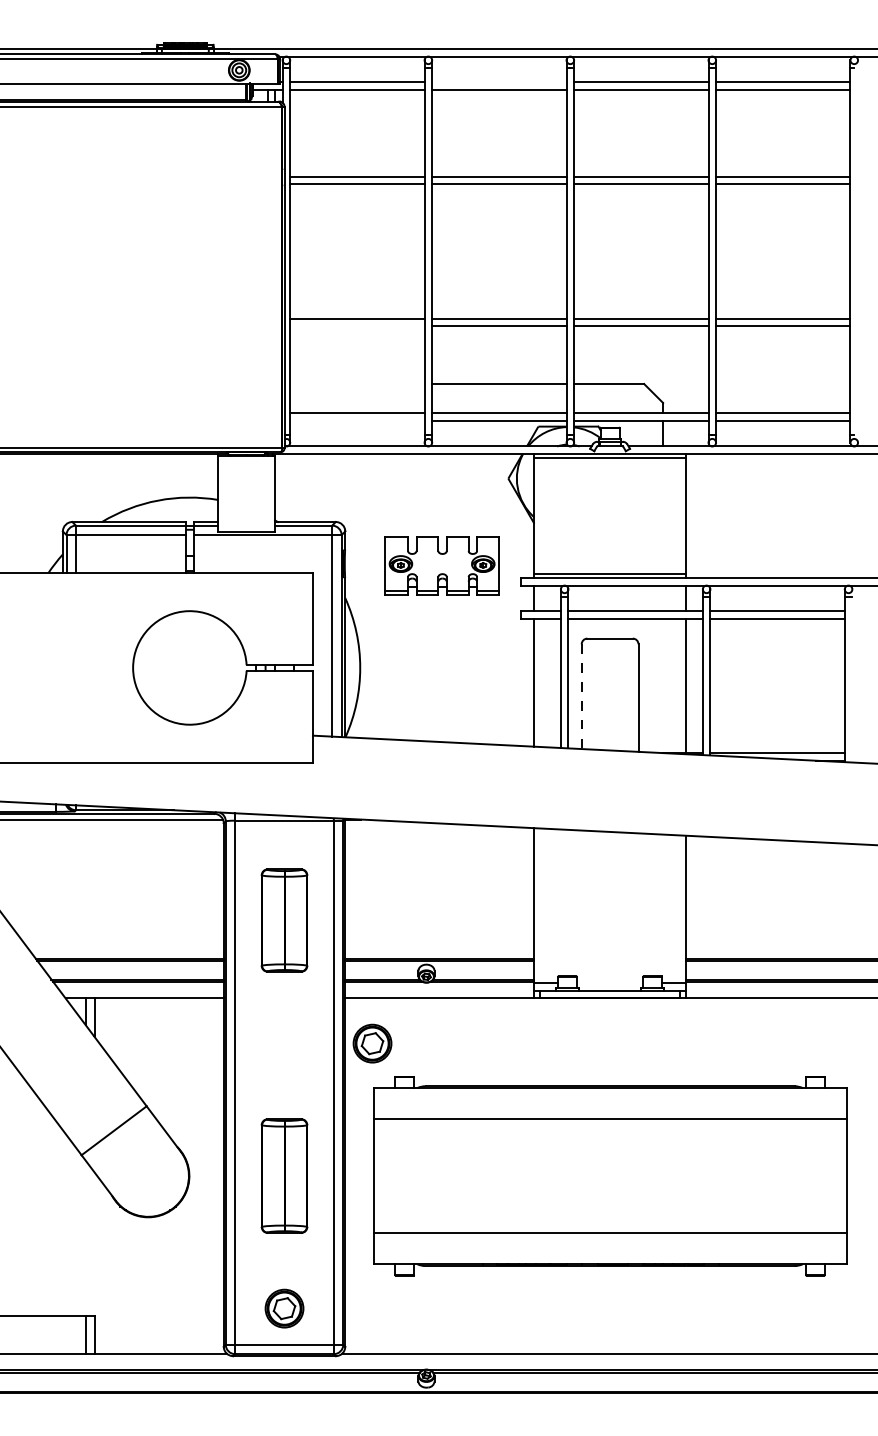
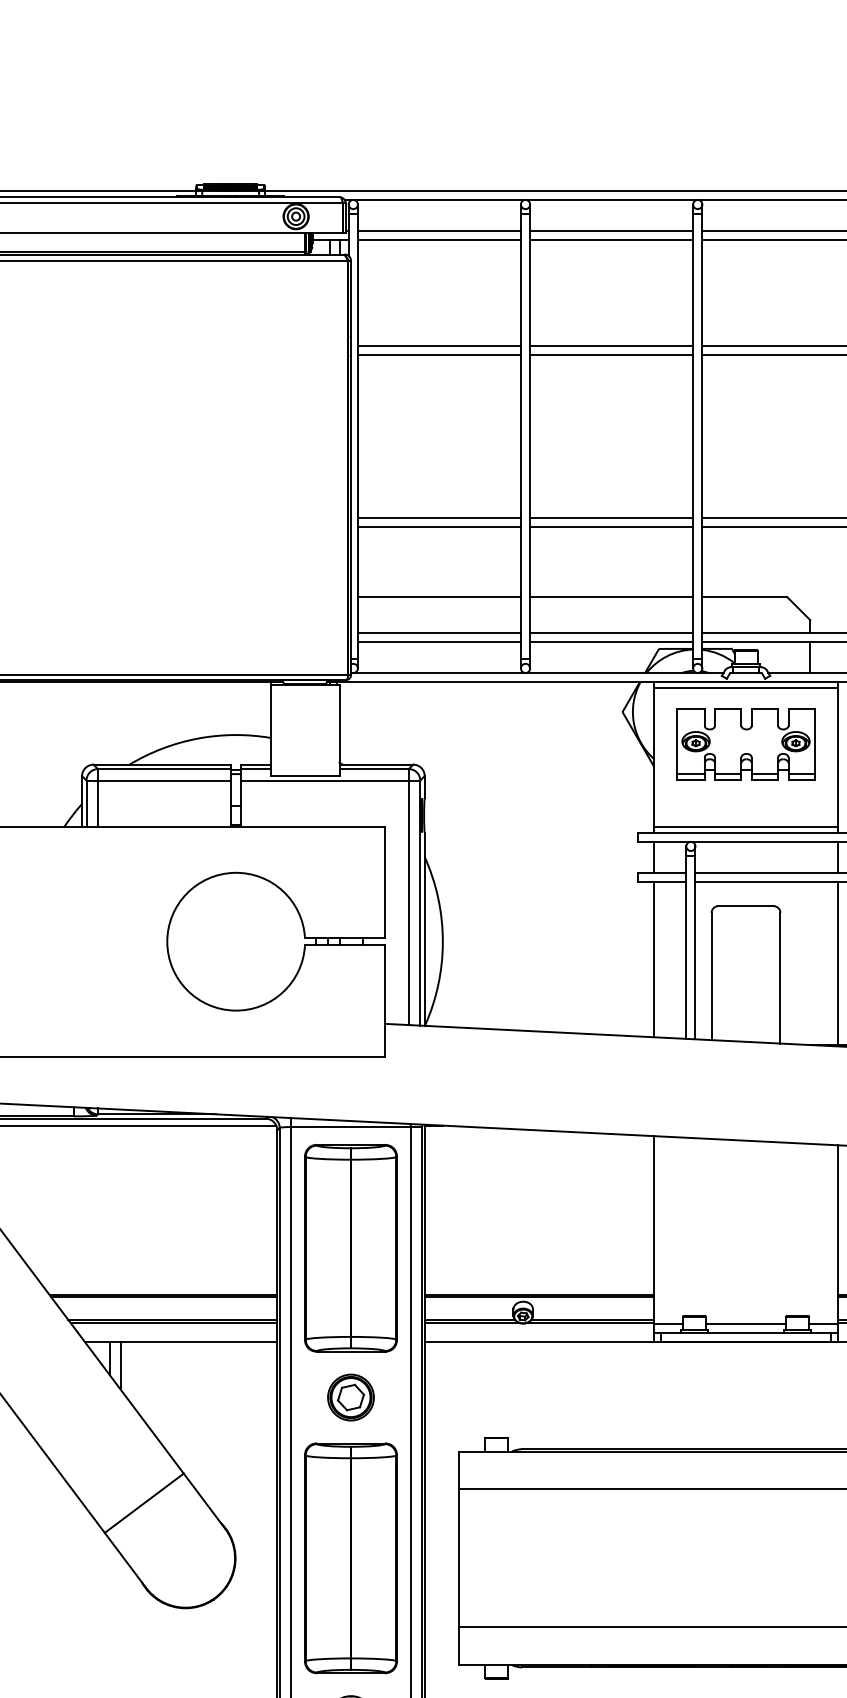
line: (499, 82) -> (611, 231), added
line: (357, 326) -> (439, 527), added
line: (357, 384) -> (439, 597), added
line: (357, 420) -> (439, 641), added
part: (441, 565) -> (745, 743), moved
line: (581, 697) -> (711, 977), dashed -> solid
part: (284, 920) -> (350, 1248), size x1.67
line: (609, 983) -> (745, 1324), added
part: (372, 1043) -> (350, 1397), moved
part: (284, 1175) -> (350, 1557), size x1.67

